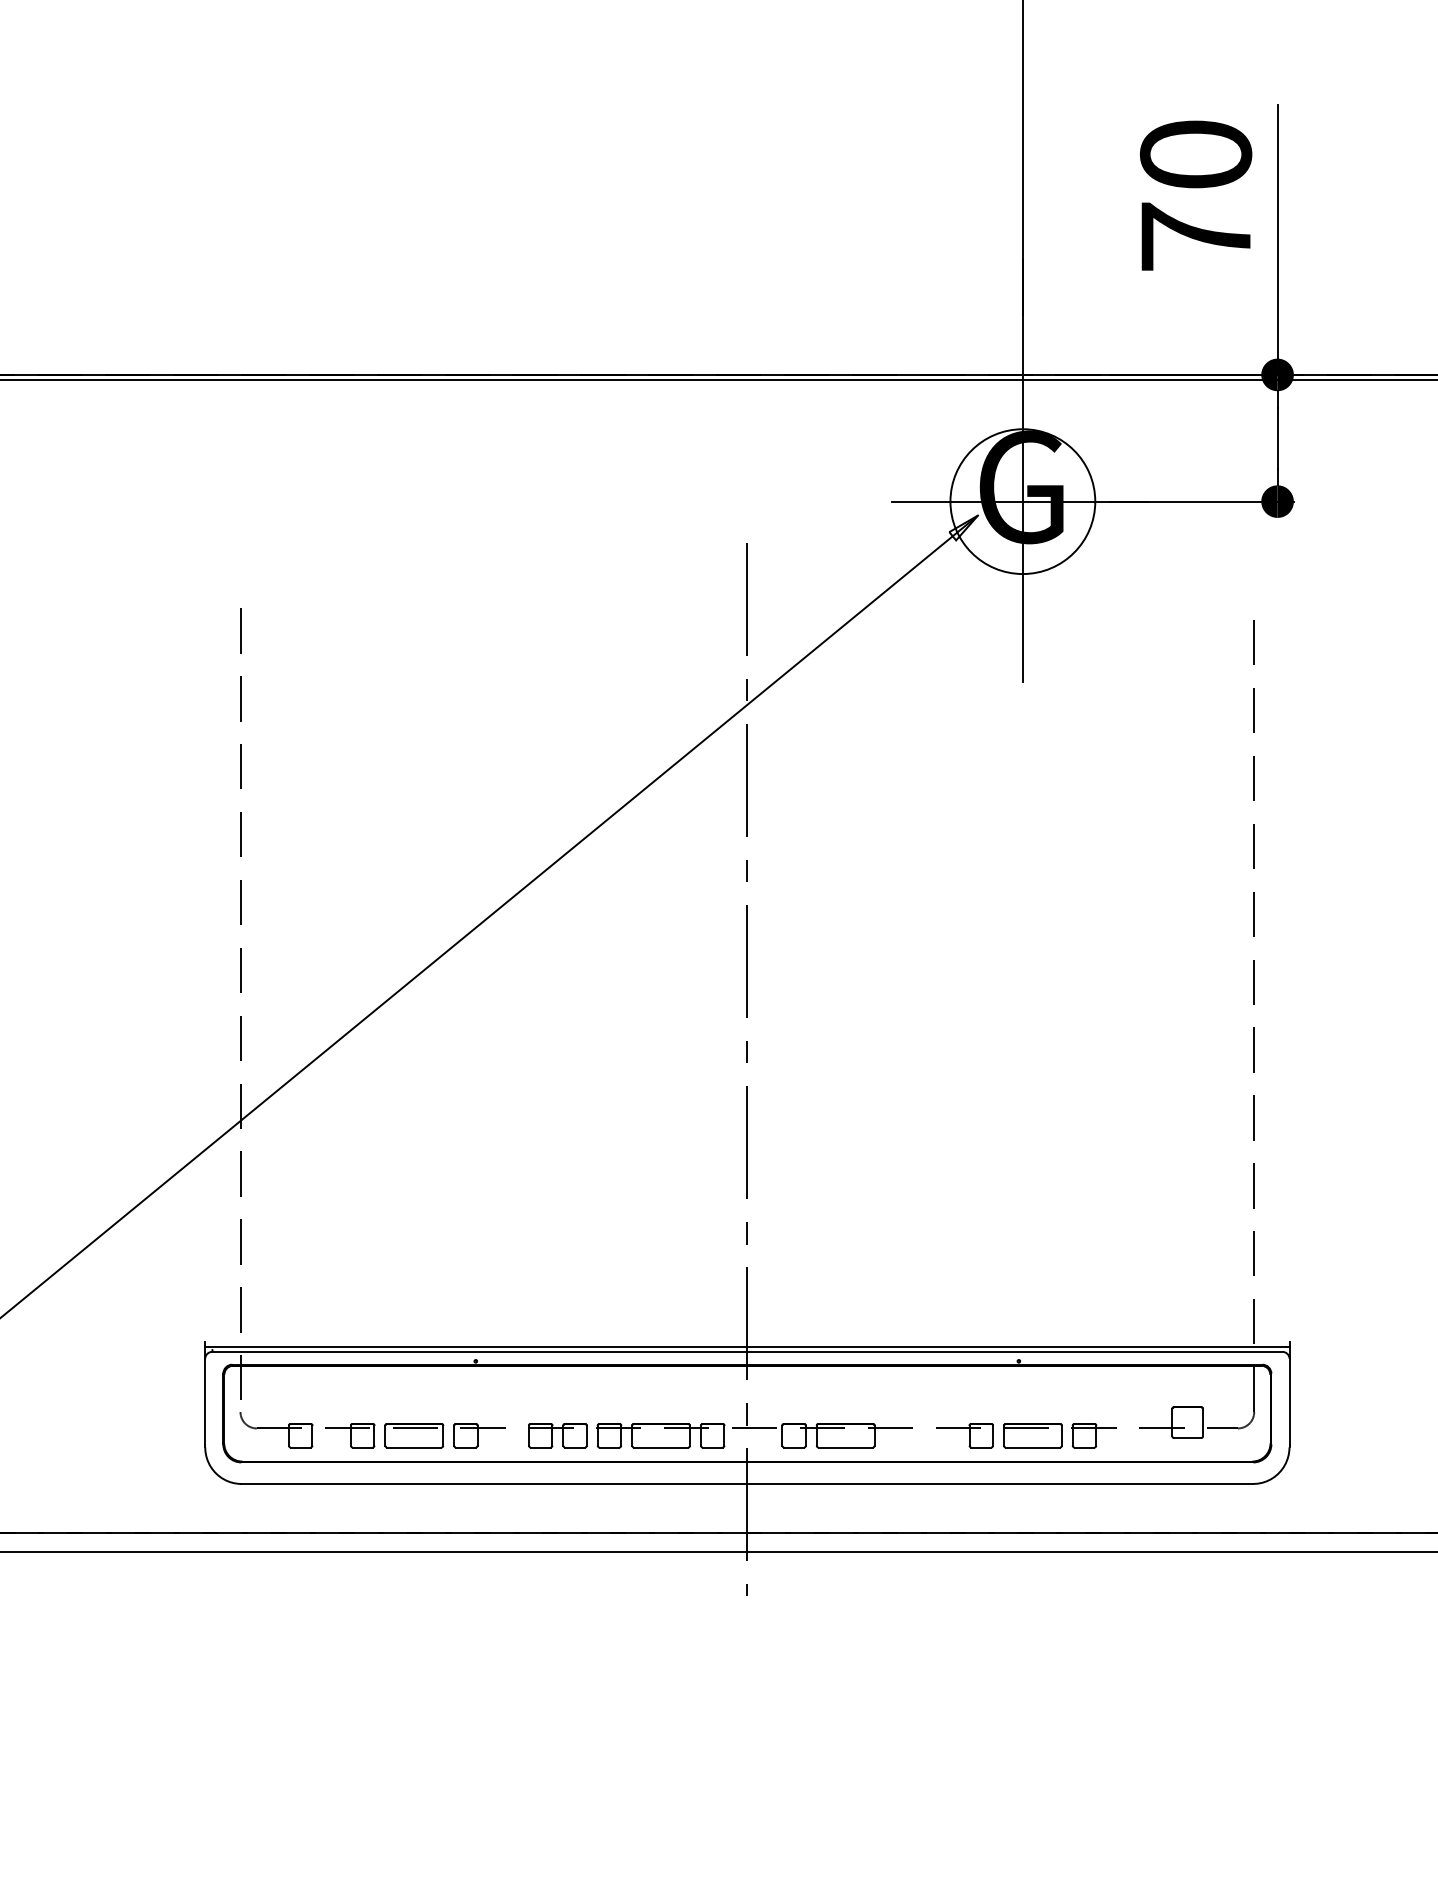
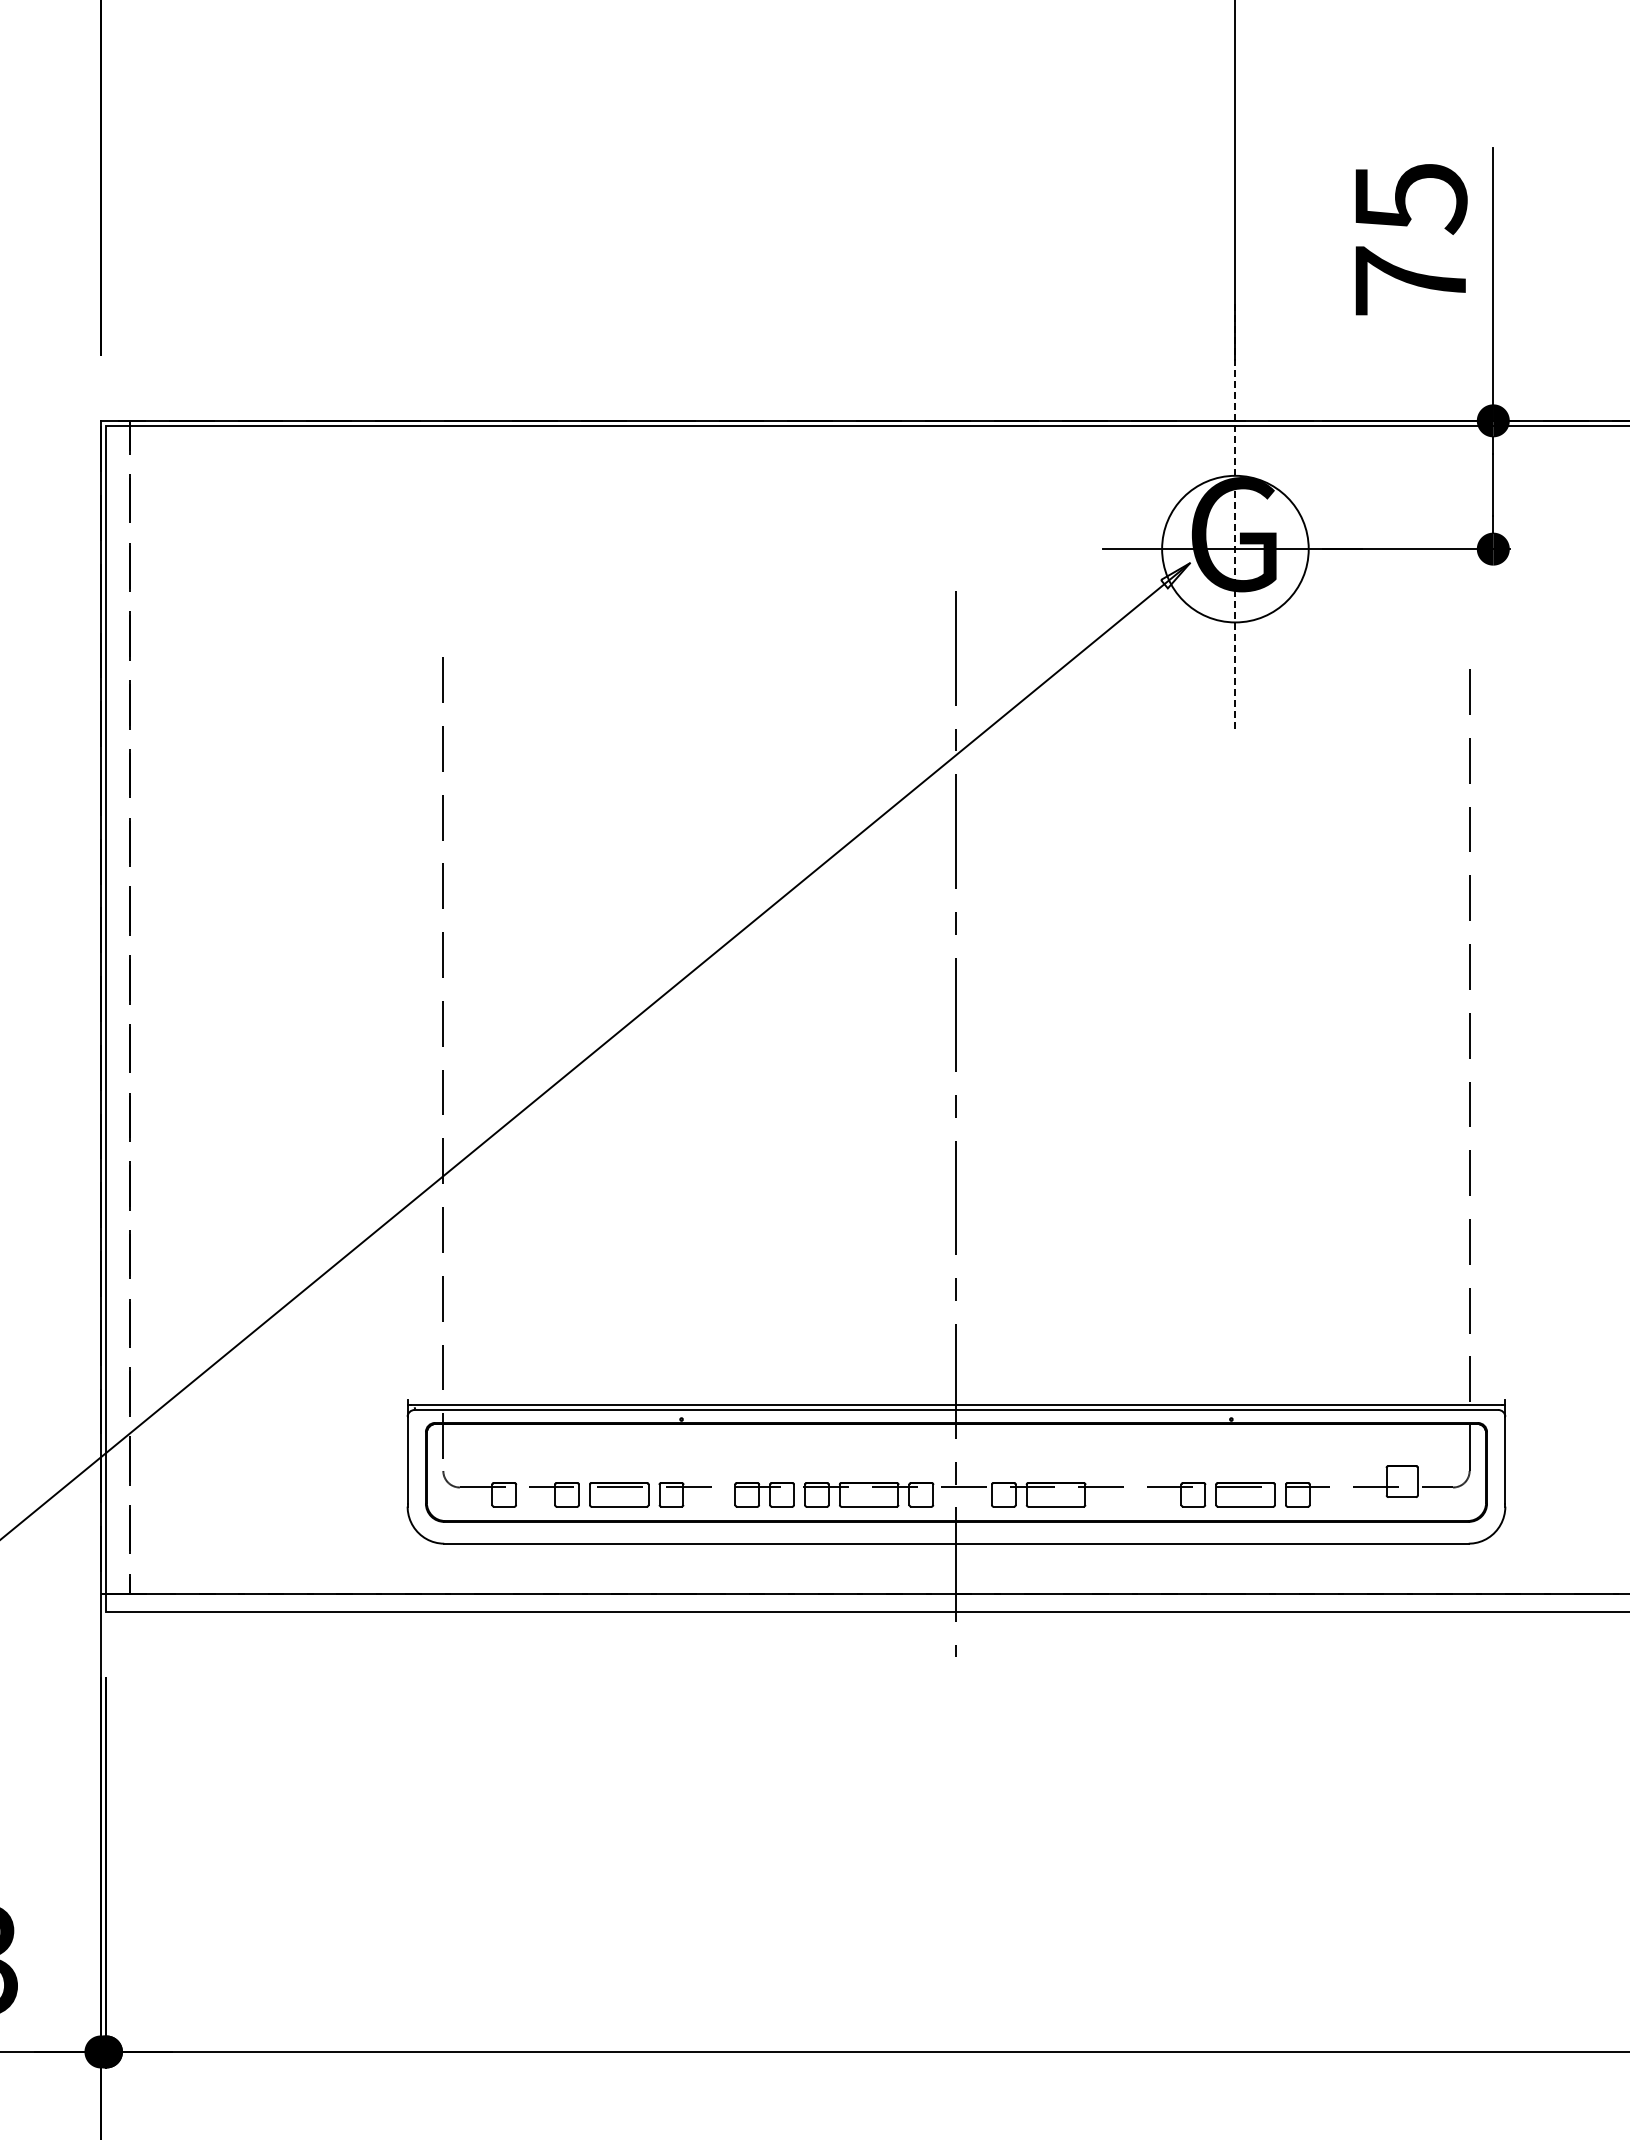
text: (1195, 156) -> (1410, 199), 70 -> 75
line: (1022, 470) -> (1235, 517), solid -> dashed

